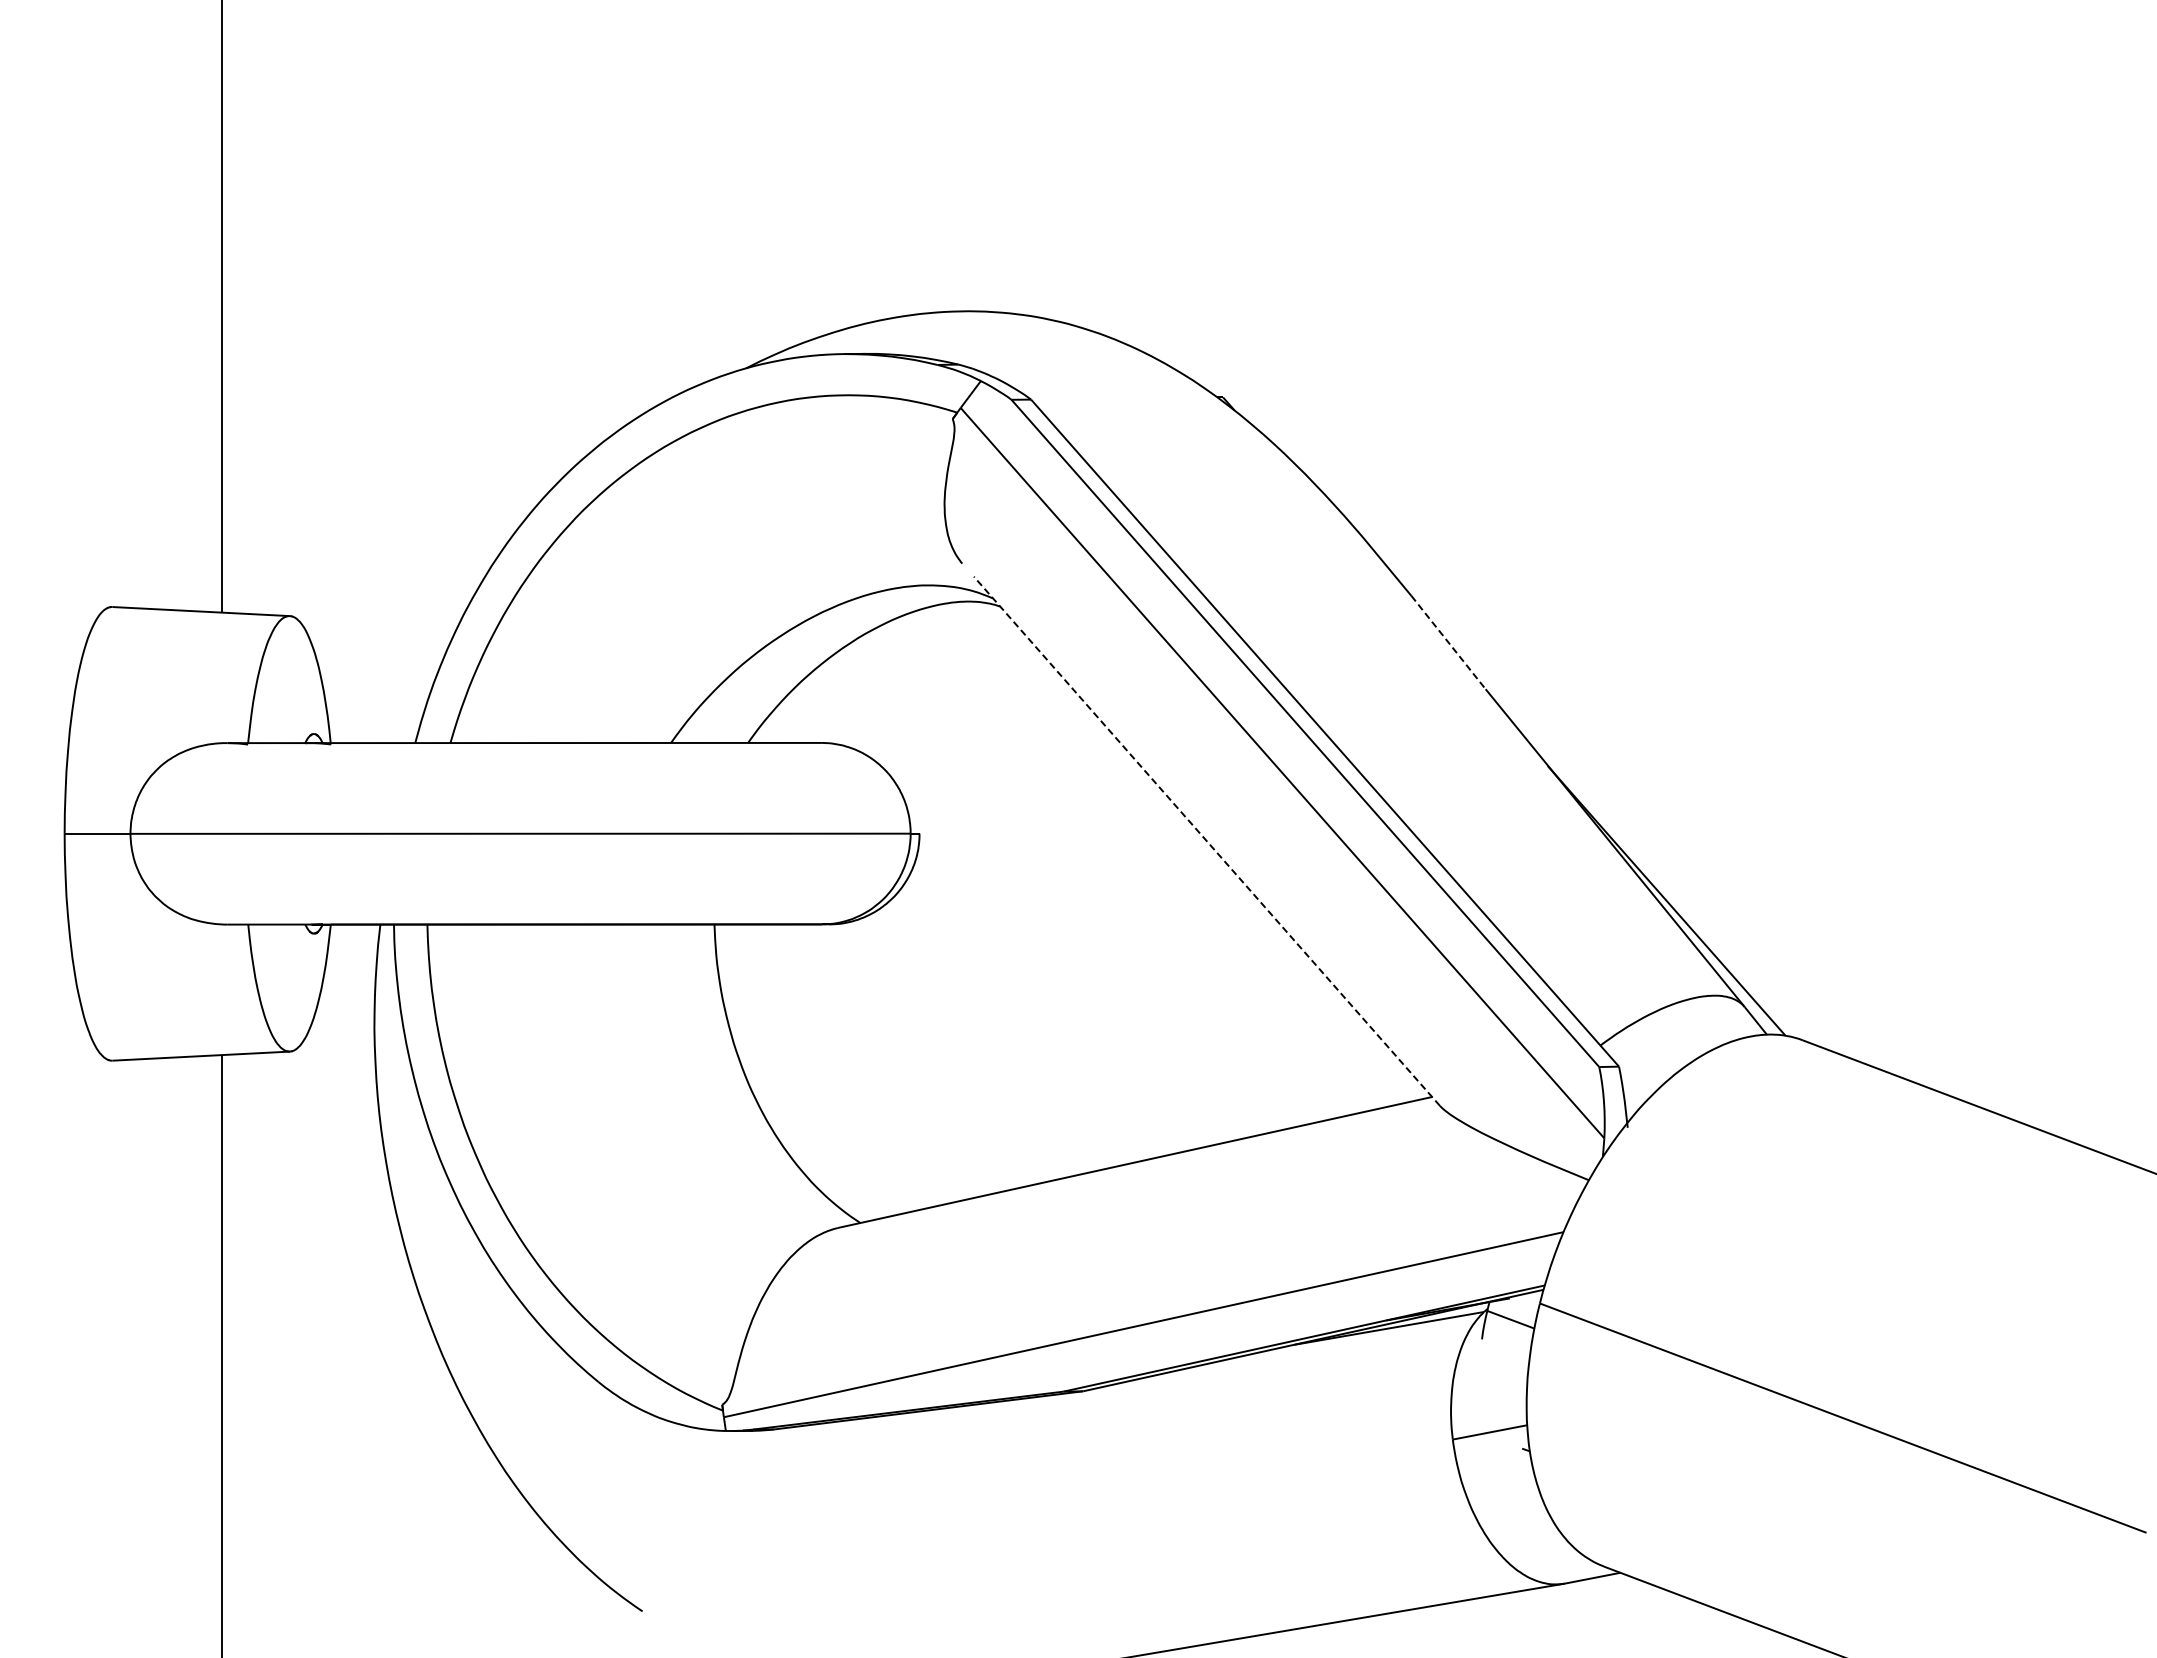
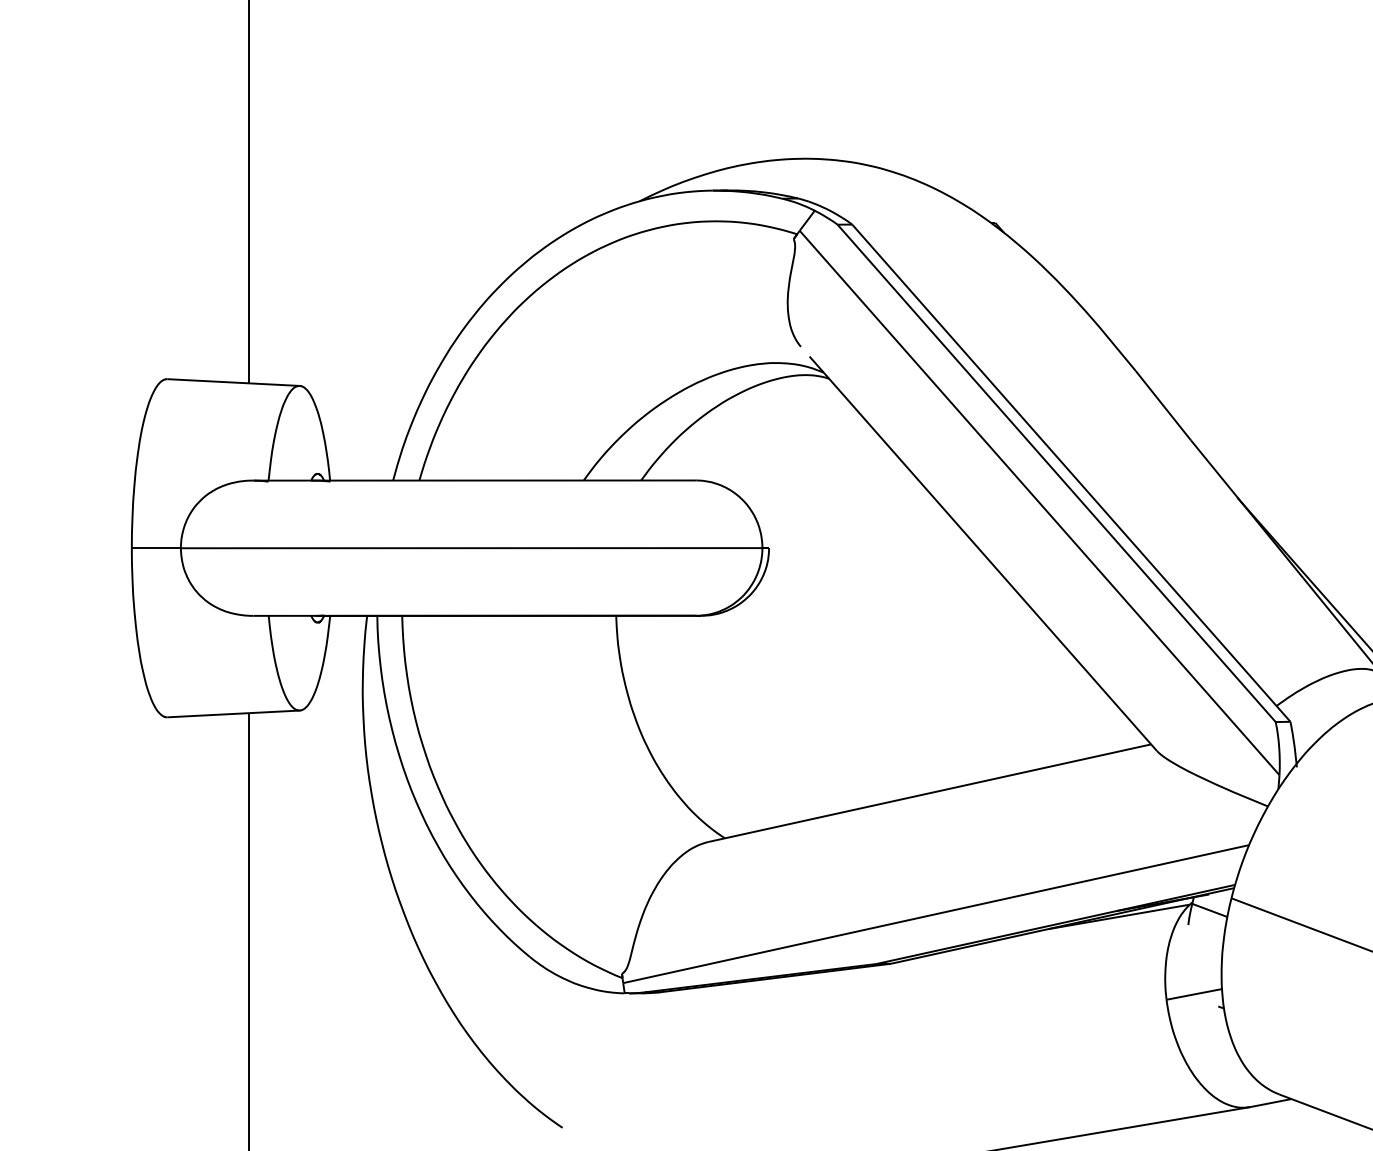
line: (1448, 642) -> (1163, 405), dashed -> solid
line: (1206, 841) -> (982, 553), dashed -> solid

